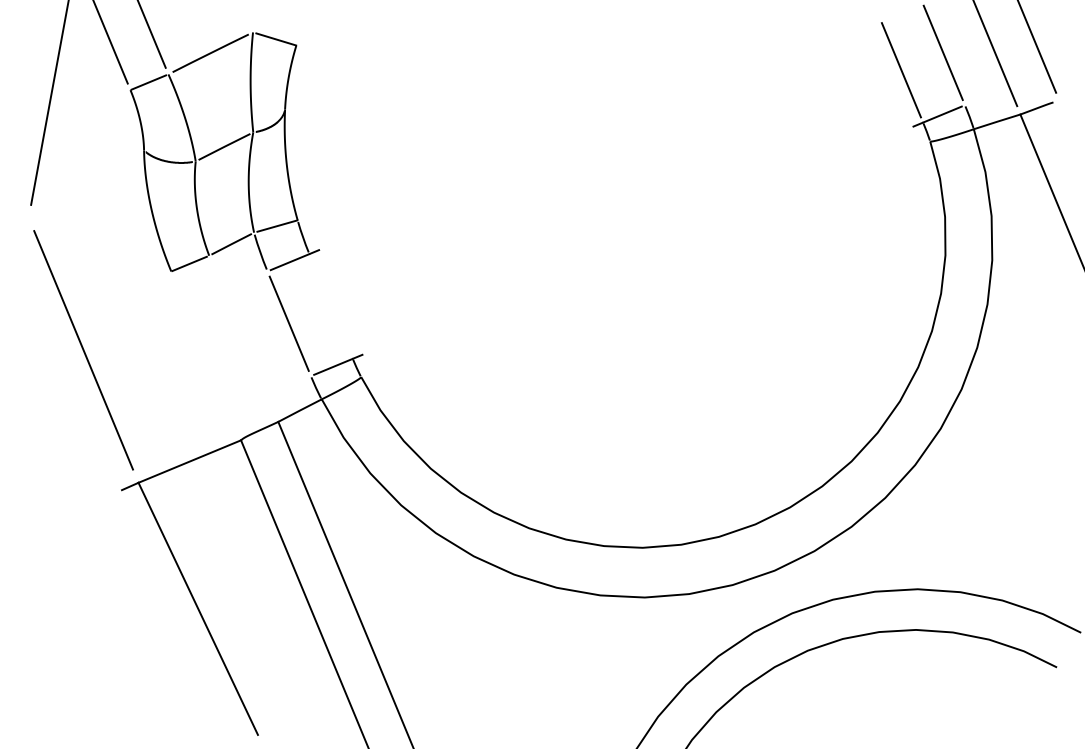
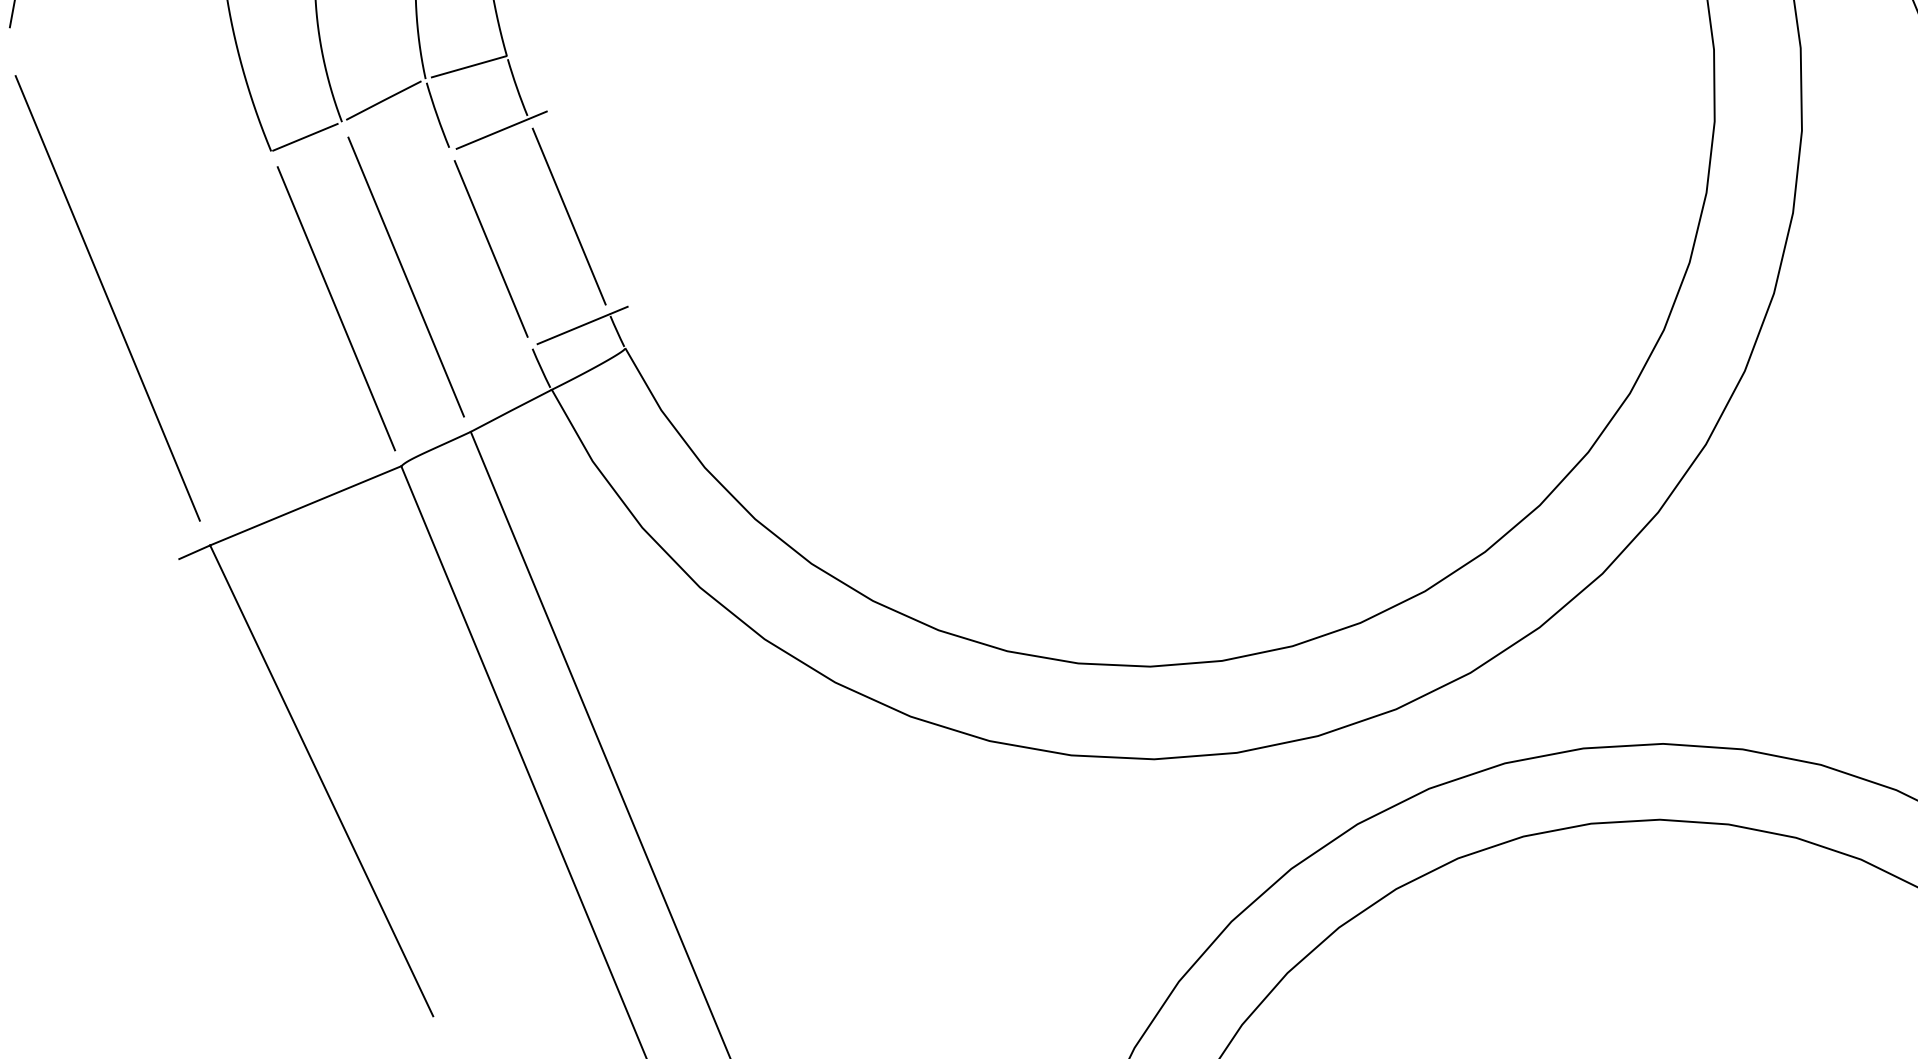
line: (330, 306) -> (568, 216), added
line: (243, 338) -> (405, 276), added
line: (205, 355) -> (335, 308), added

